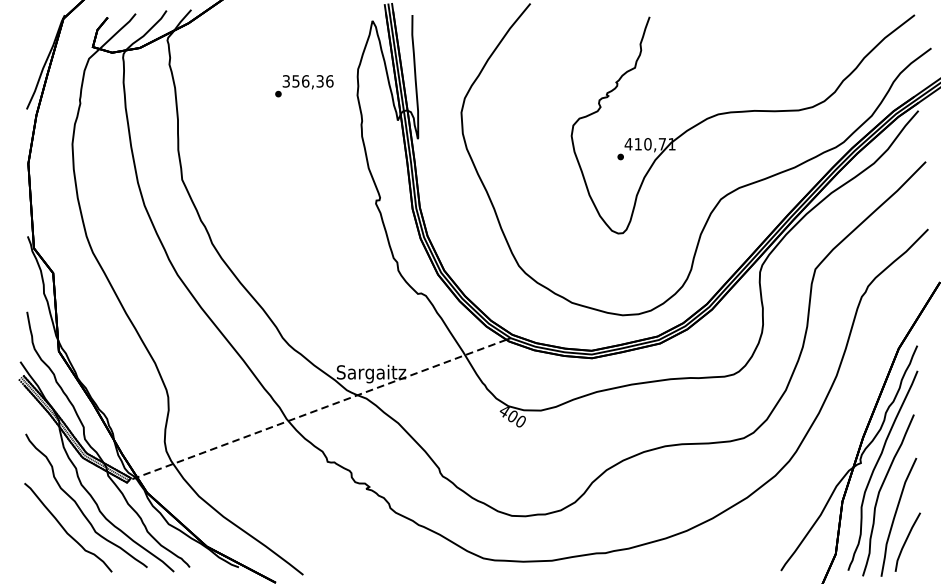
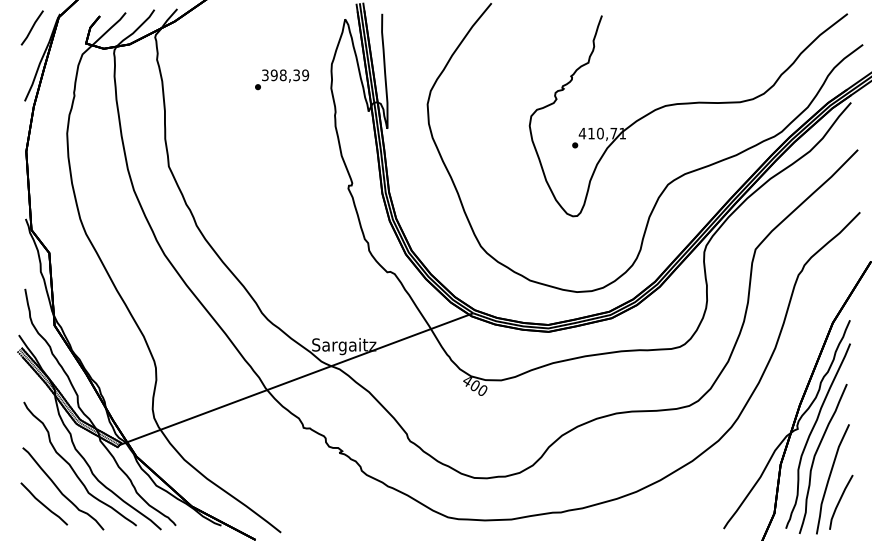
line: (33, 29) -> (31, 27), added
text: (312, 81) -> (289, 75), 356,36 -> 398,39
line: (317, 409) -> (294, 379), dashed -> solid
curve: (46, 543) -> (43, 503), added

